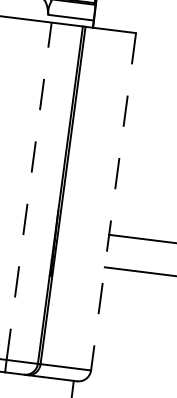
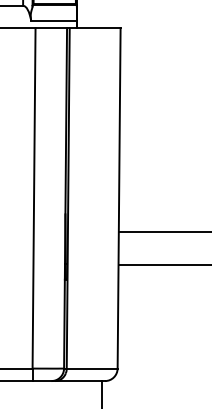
line: (29, 190) -> (34, 197), dashed -> solid
line: (113, 201) -> (119, 198), dashed -> solid

